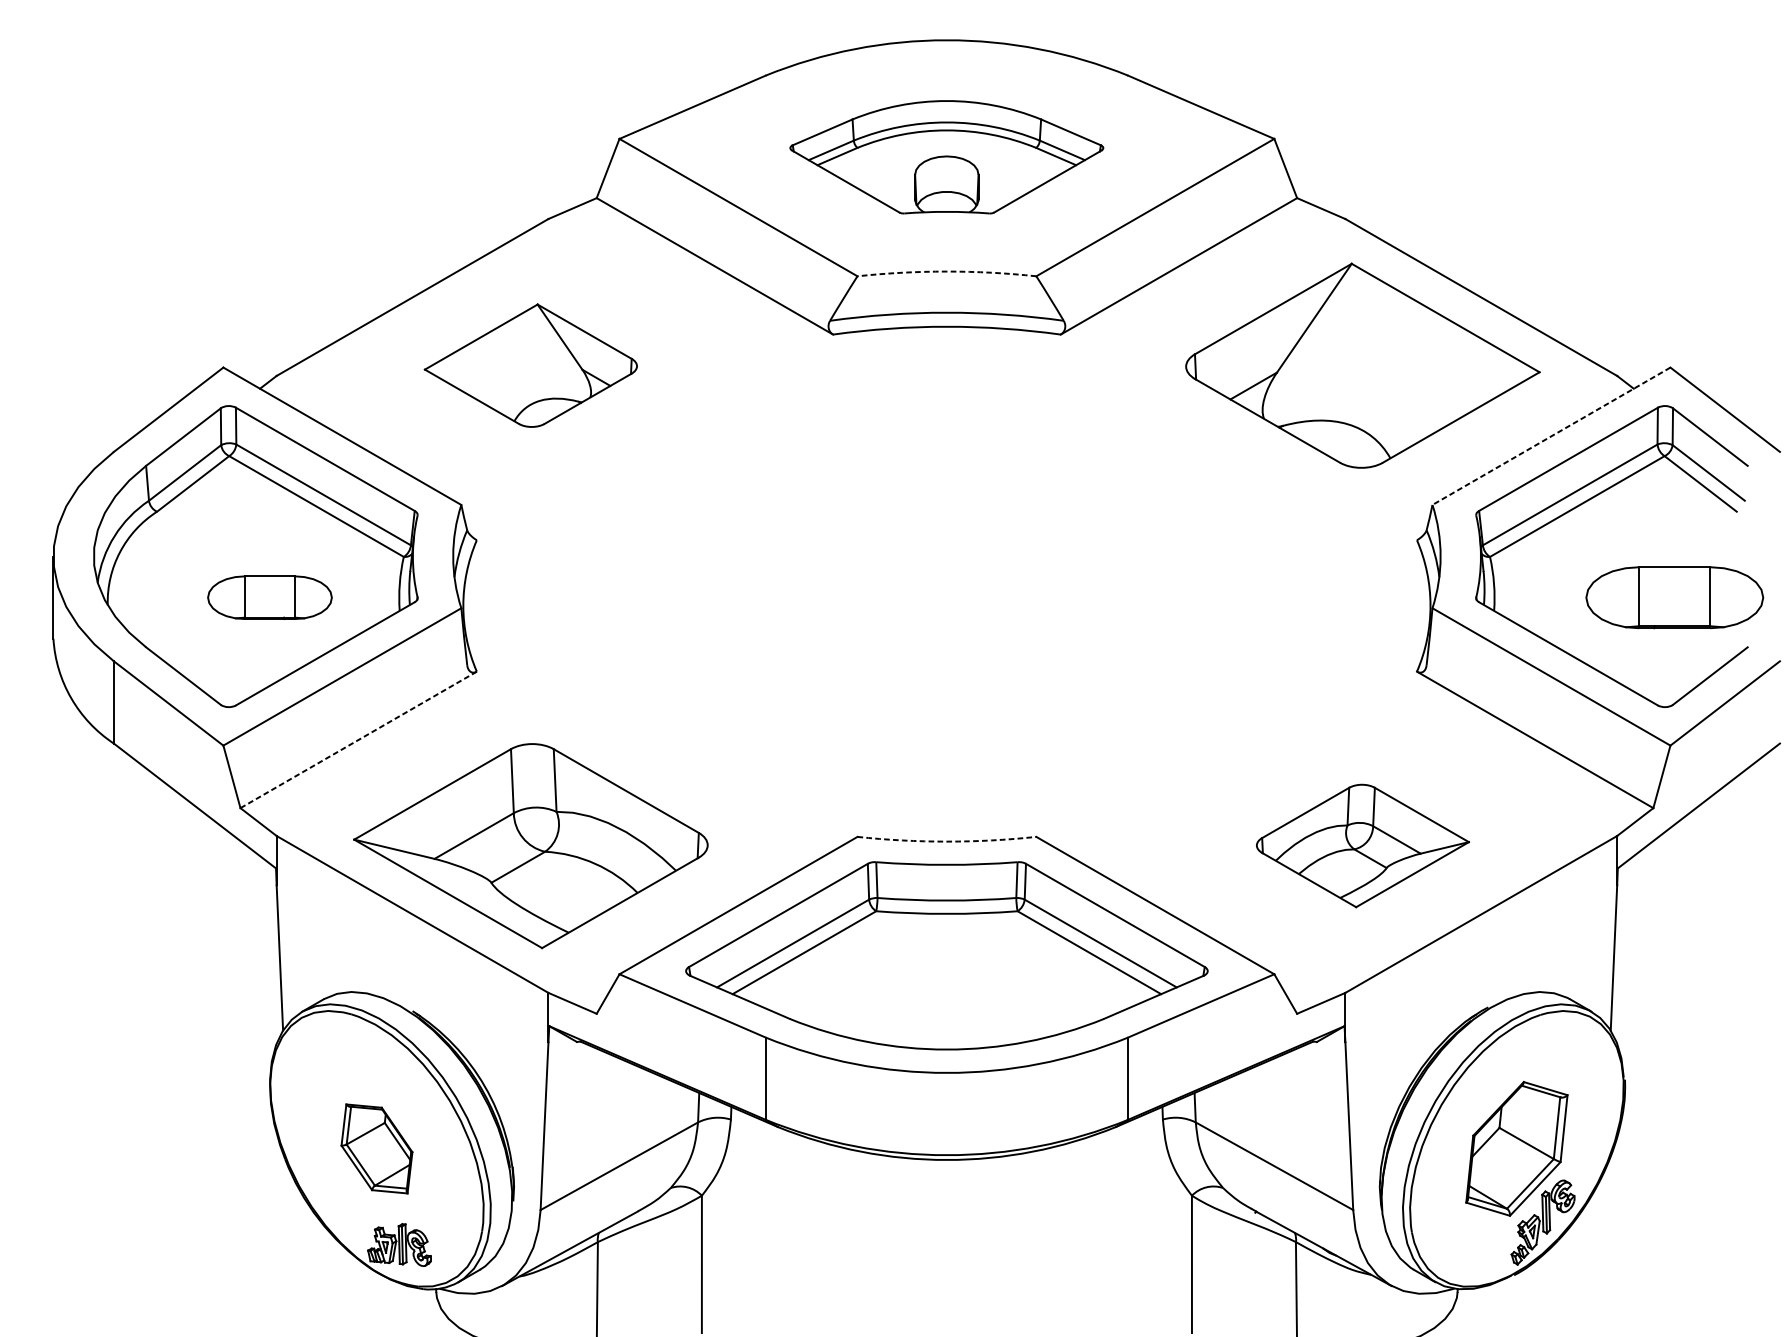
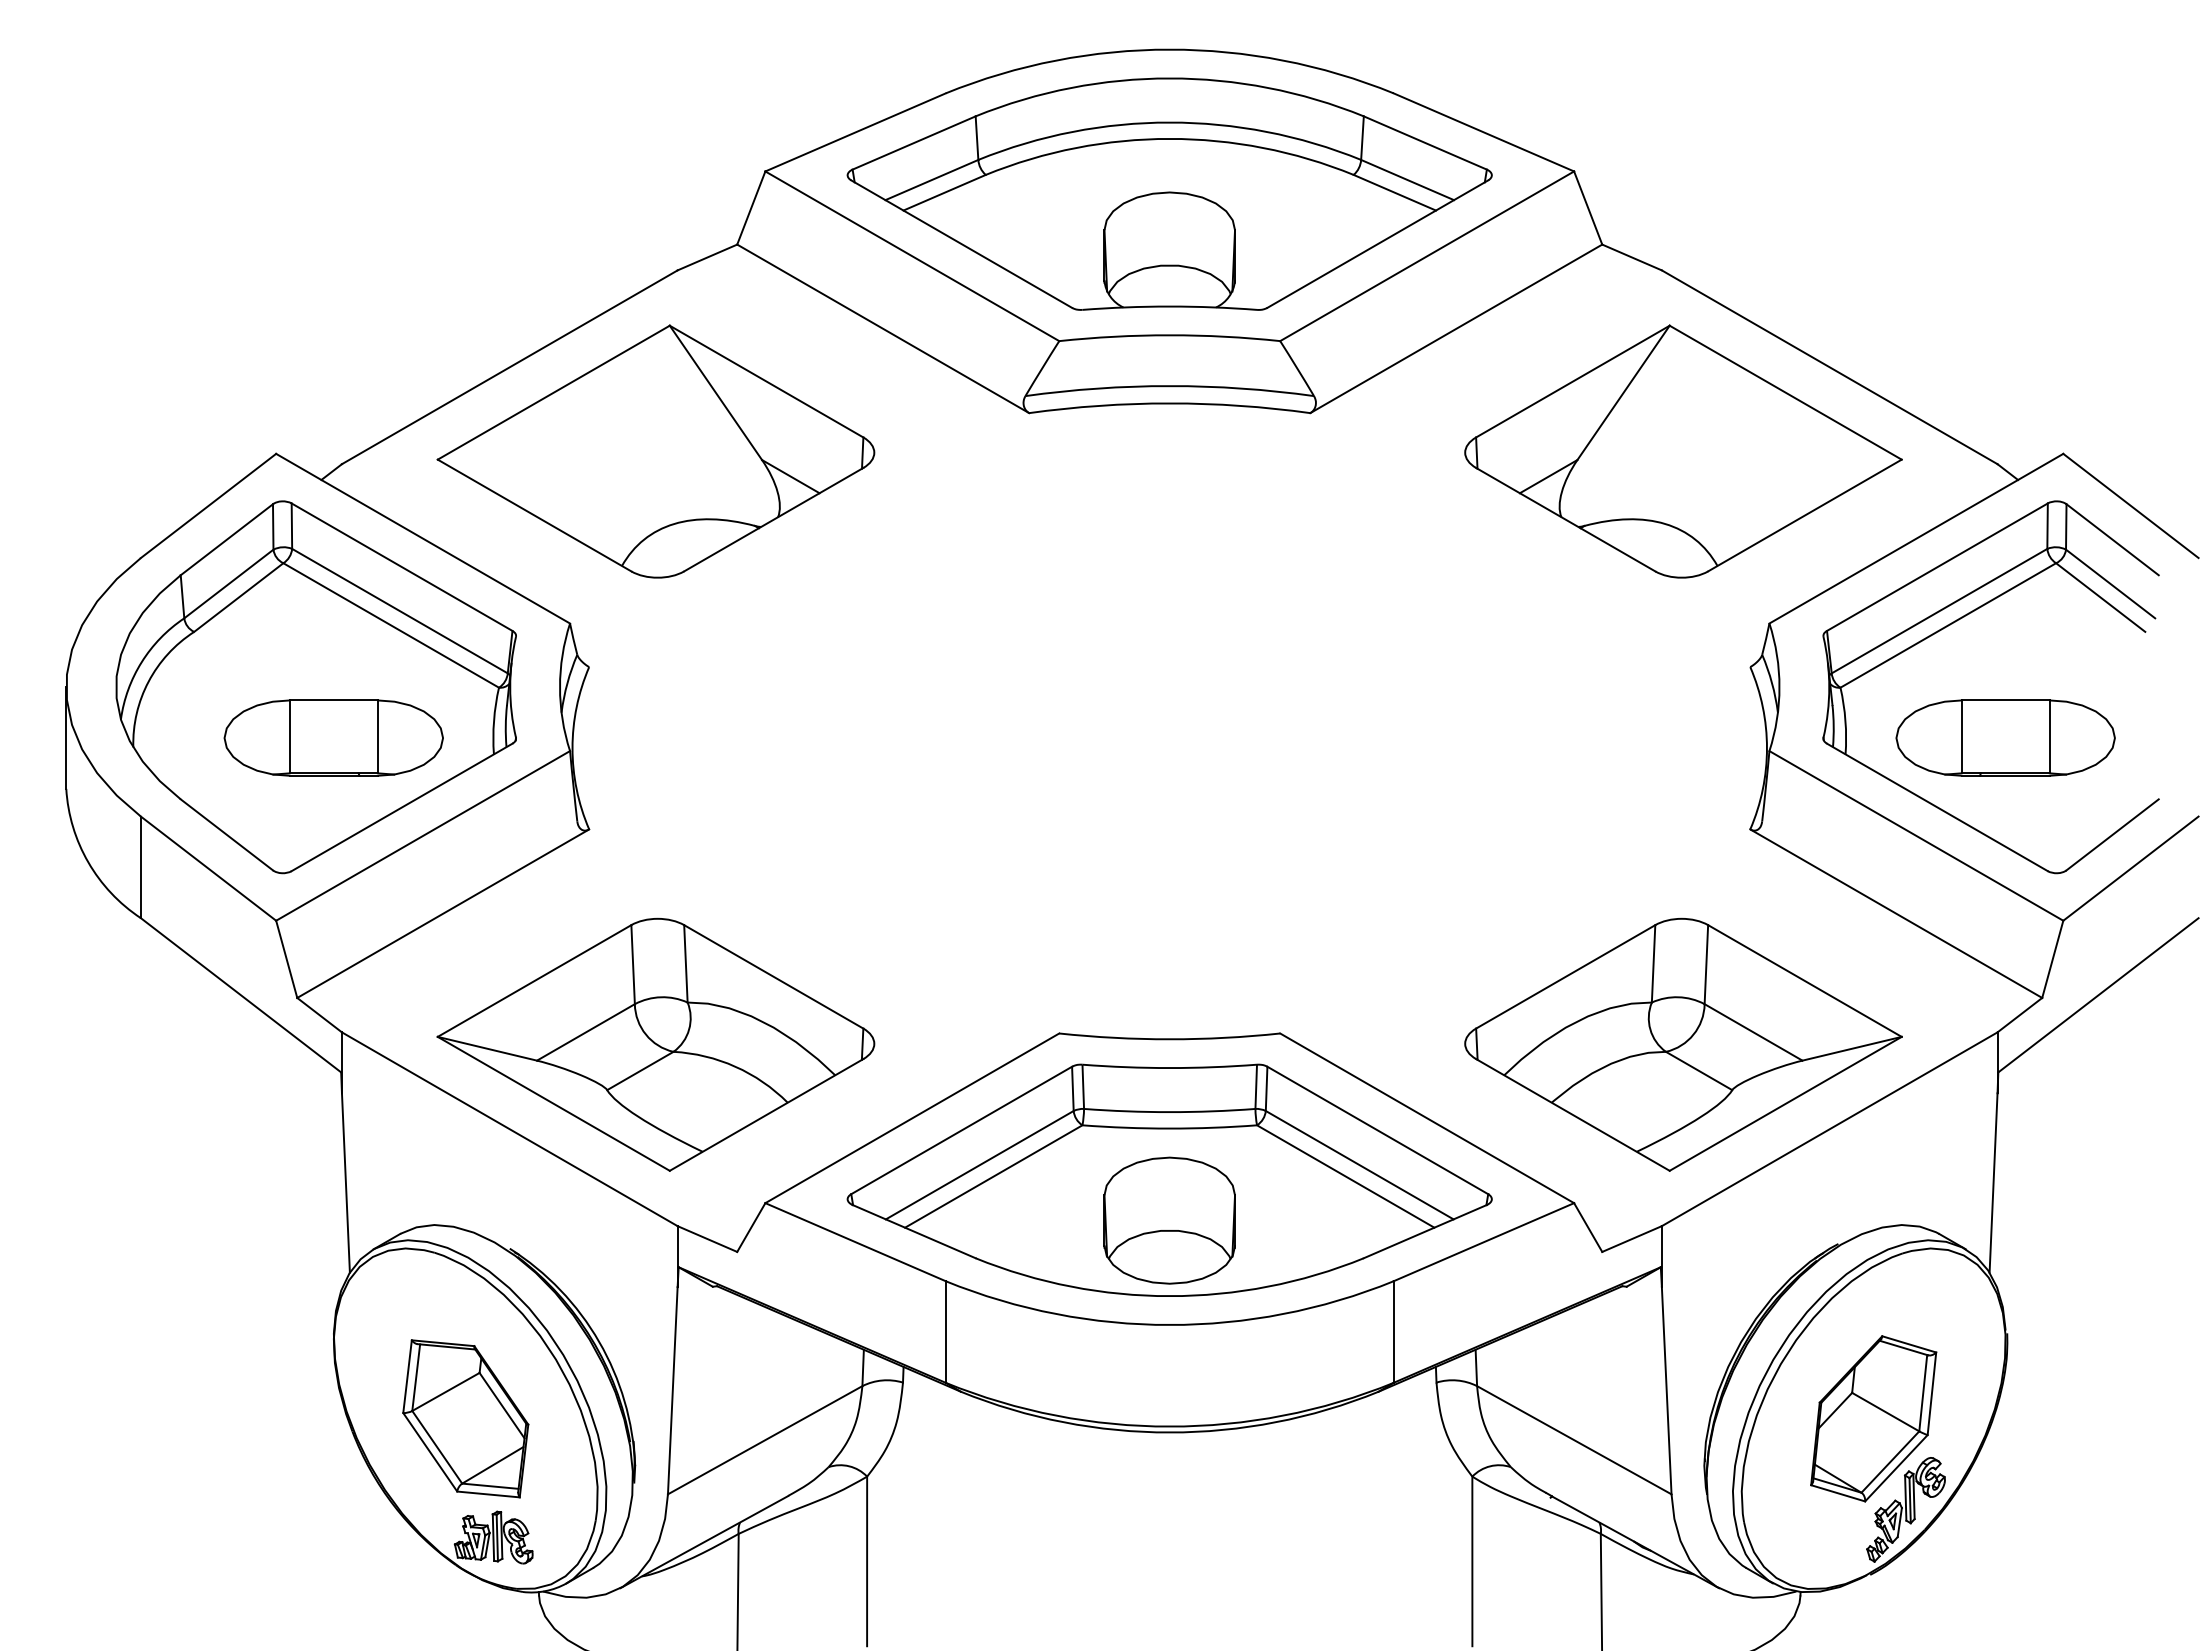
part: (946, 156) -> (1169, 193), size x1.67
arc: (946, 271) -> (1169, 335), dashed -> solid
part: (530, 365) -> (655, 451), size x1.67
line: (1551, 436) -> (1916, 538), dashed -> solid
part: (269, 597) -> (333, 737), size x1.43
part: (1674, 597) -> (2005, 737), moved
line: (358, 739) -> (443, 913), dashed -> solid
arc: (946, 841) -> (1169, 1039), dashed -> solid
part: (1362, 845) -> (1683, 1044), size x1.67
part: (946, 988) -> (1169, 1220), added
part: (376, 1148) -> (465, 1418), size x1.43

